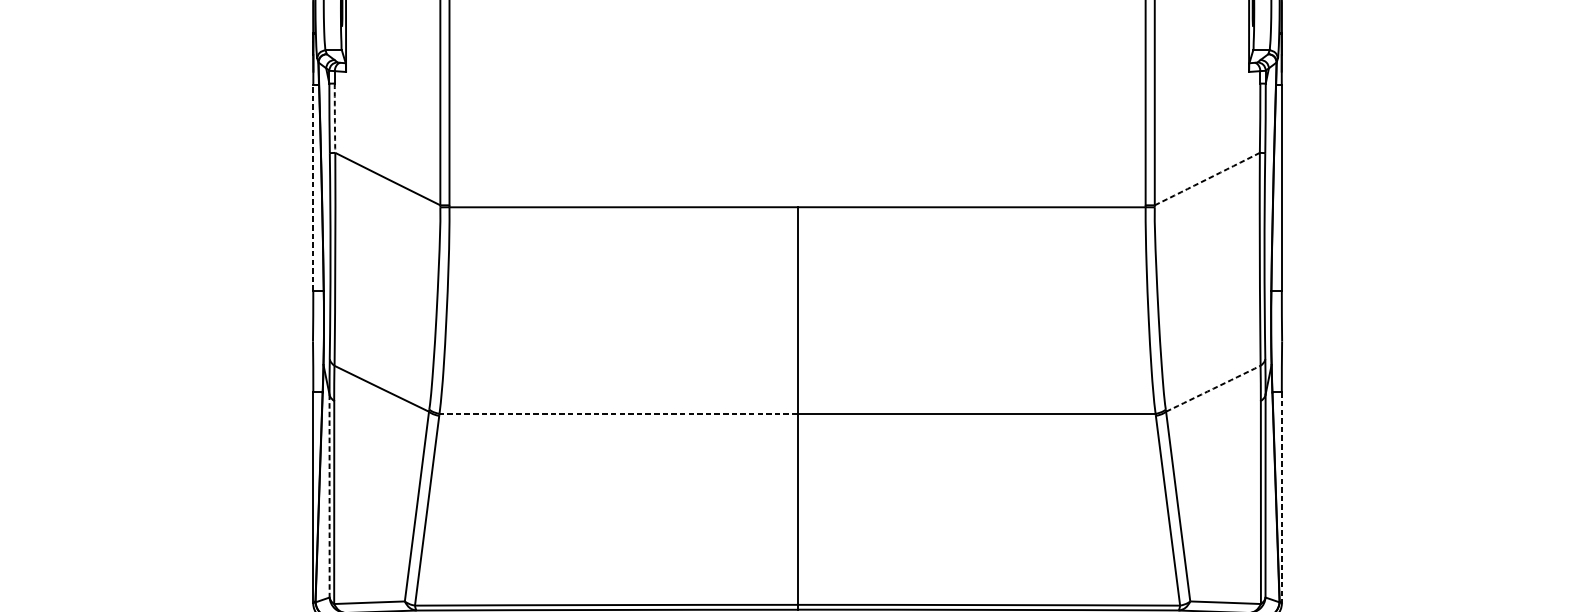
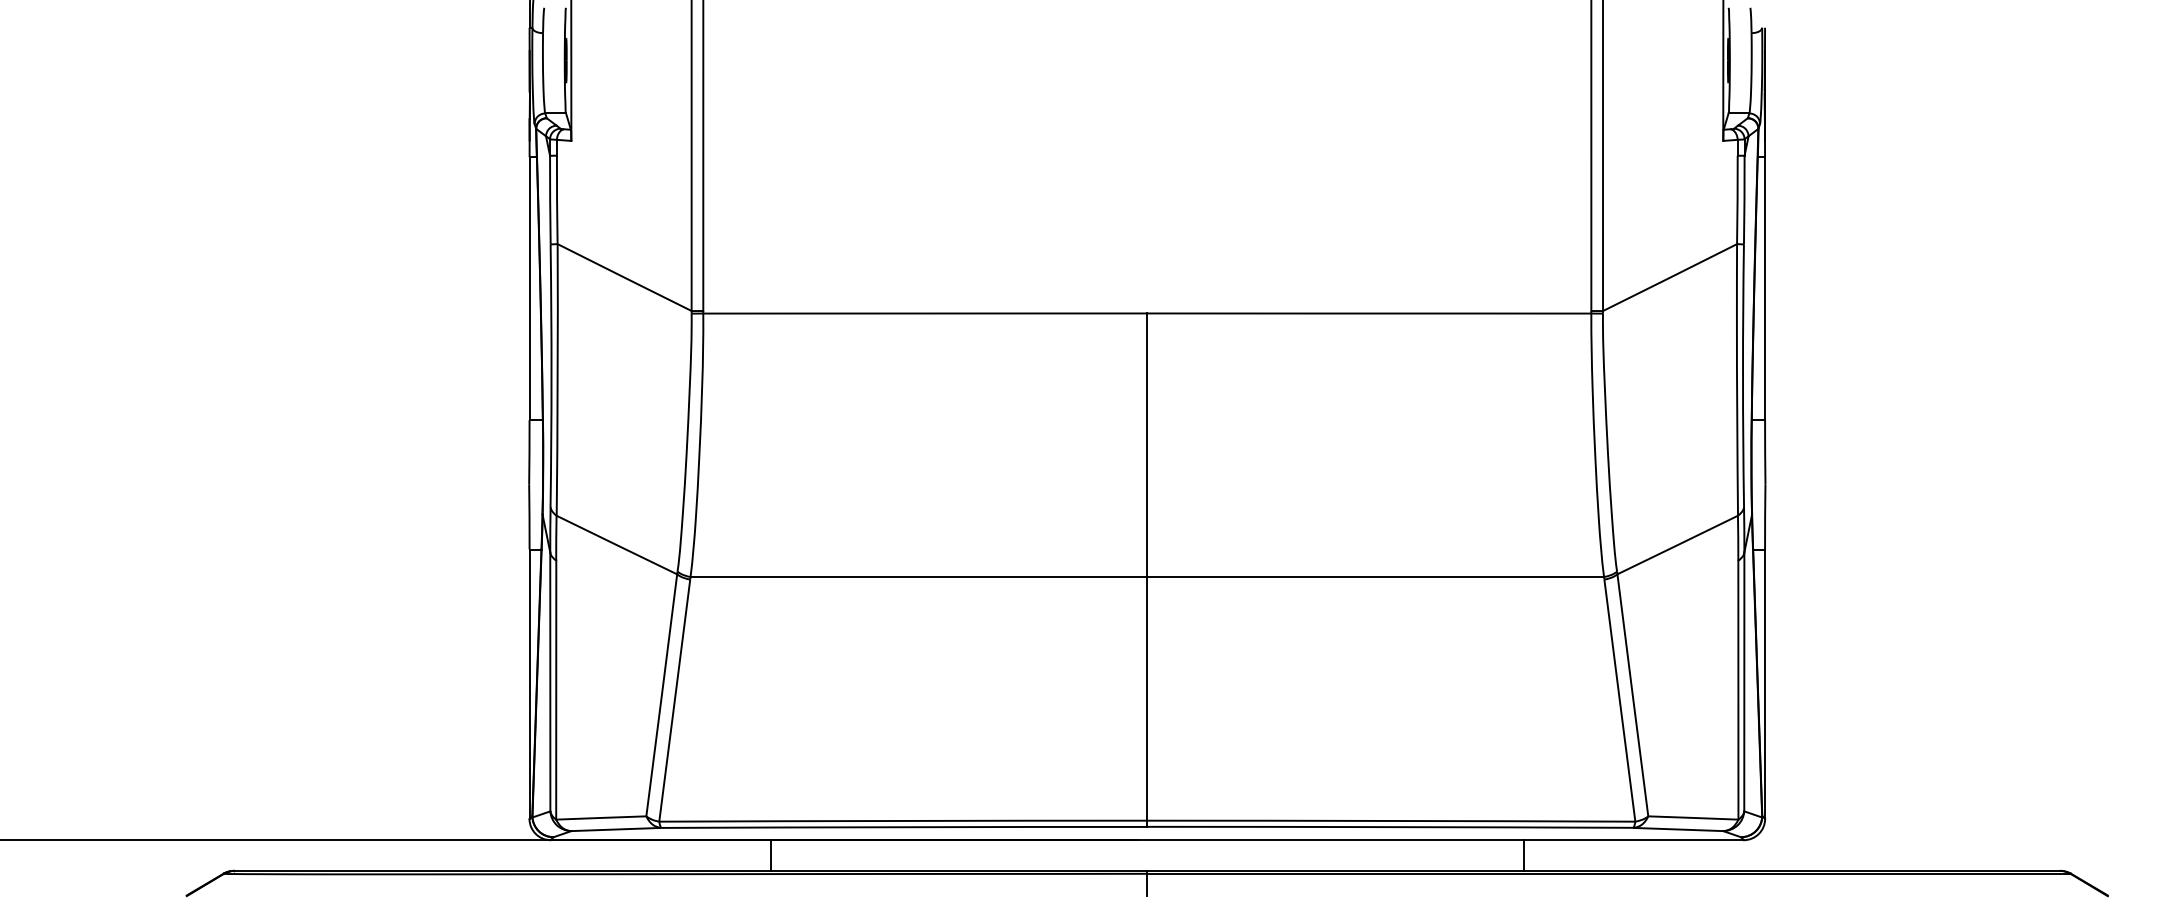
arc: (335, 117) -> (557, 199), dashed -> solid
arc: (1207, 179) -> (1670, 277), dashed -> solid
line: (313, 187) -> (529, 288), dashed -> solid
arc: (1213, 389) -> (1677, 545), dashed -> solid
line: (618, 413) -> (918, 576), dashed -> solid
line: (329, 496) -> (550, 682), dashed -> solid
line: (1282, 498) -> (1765, 684), dashed -> solid

